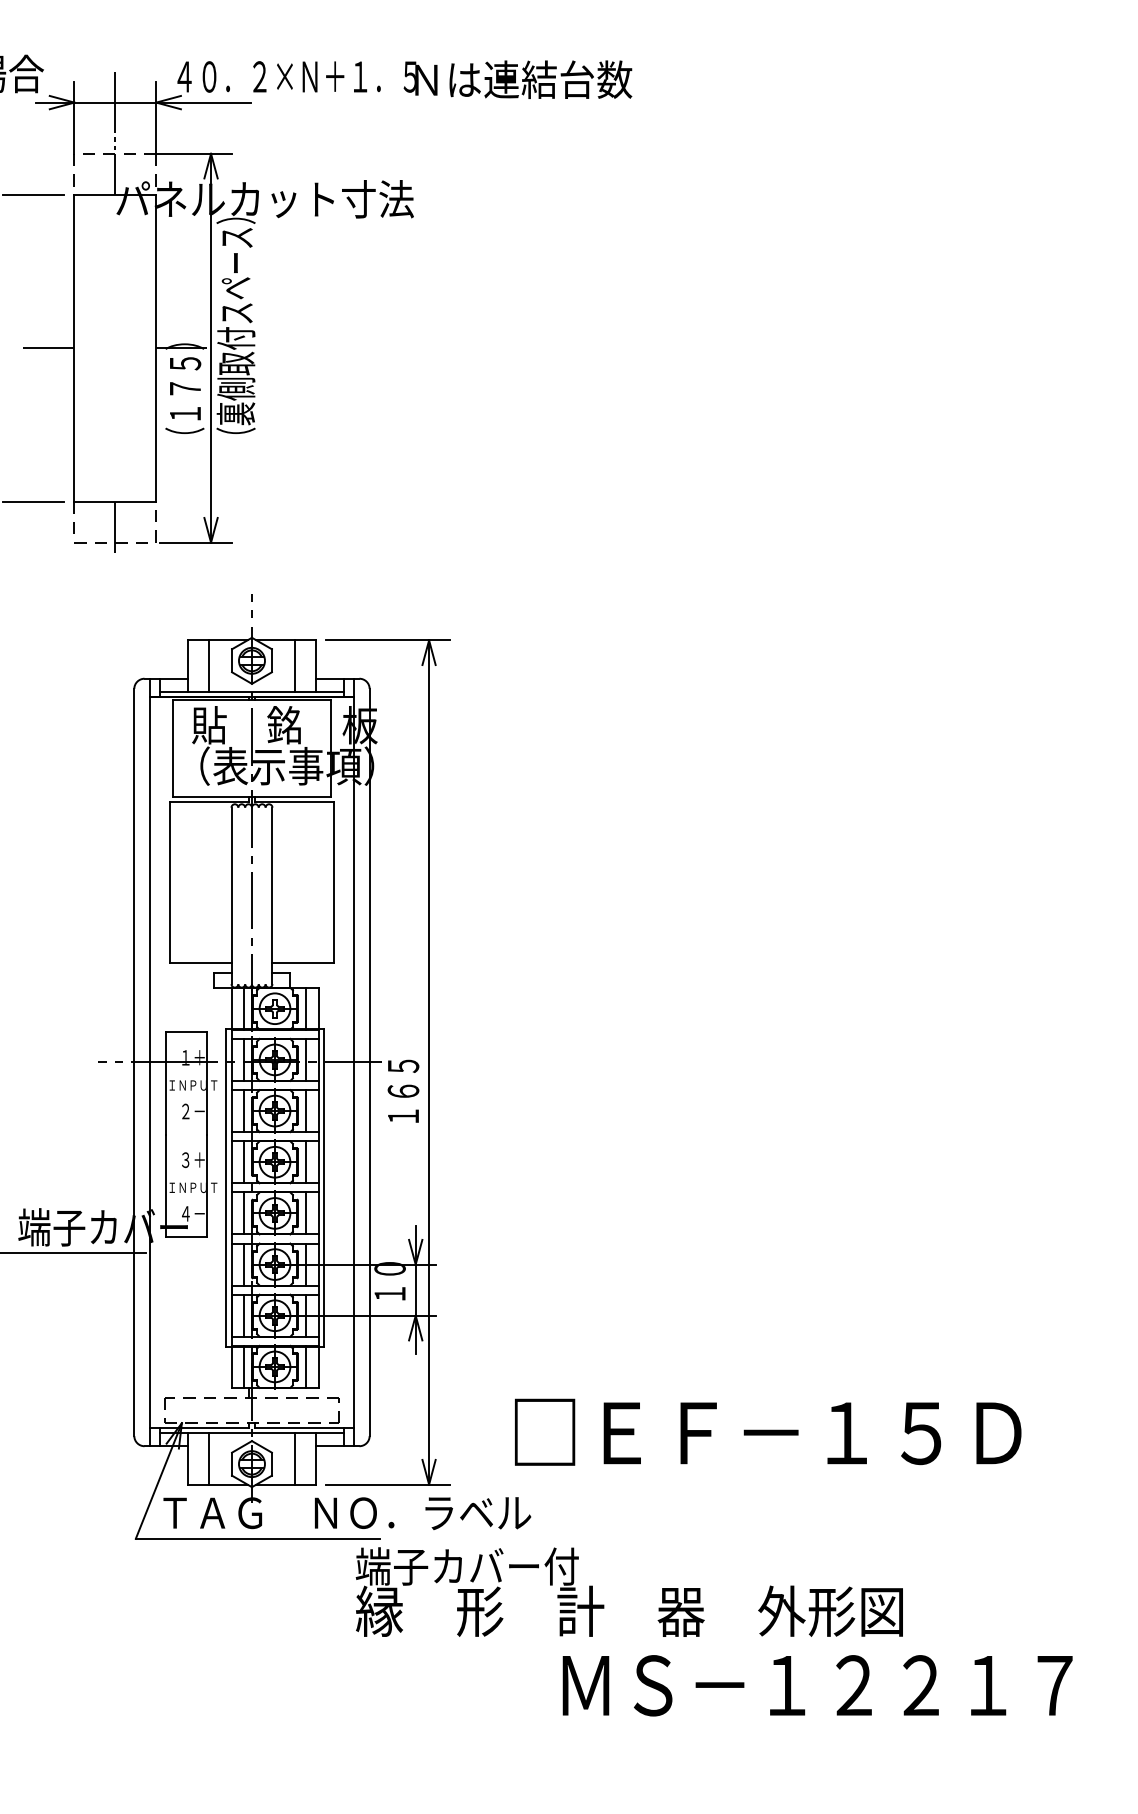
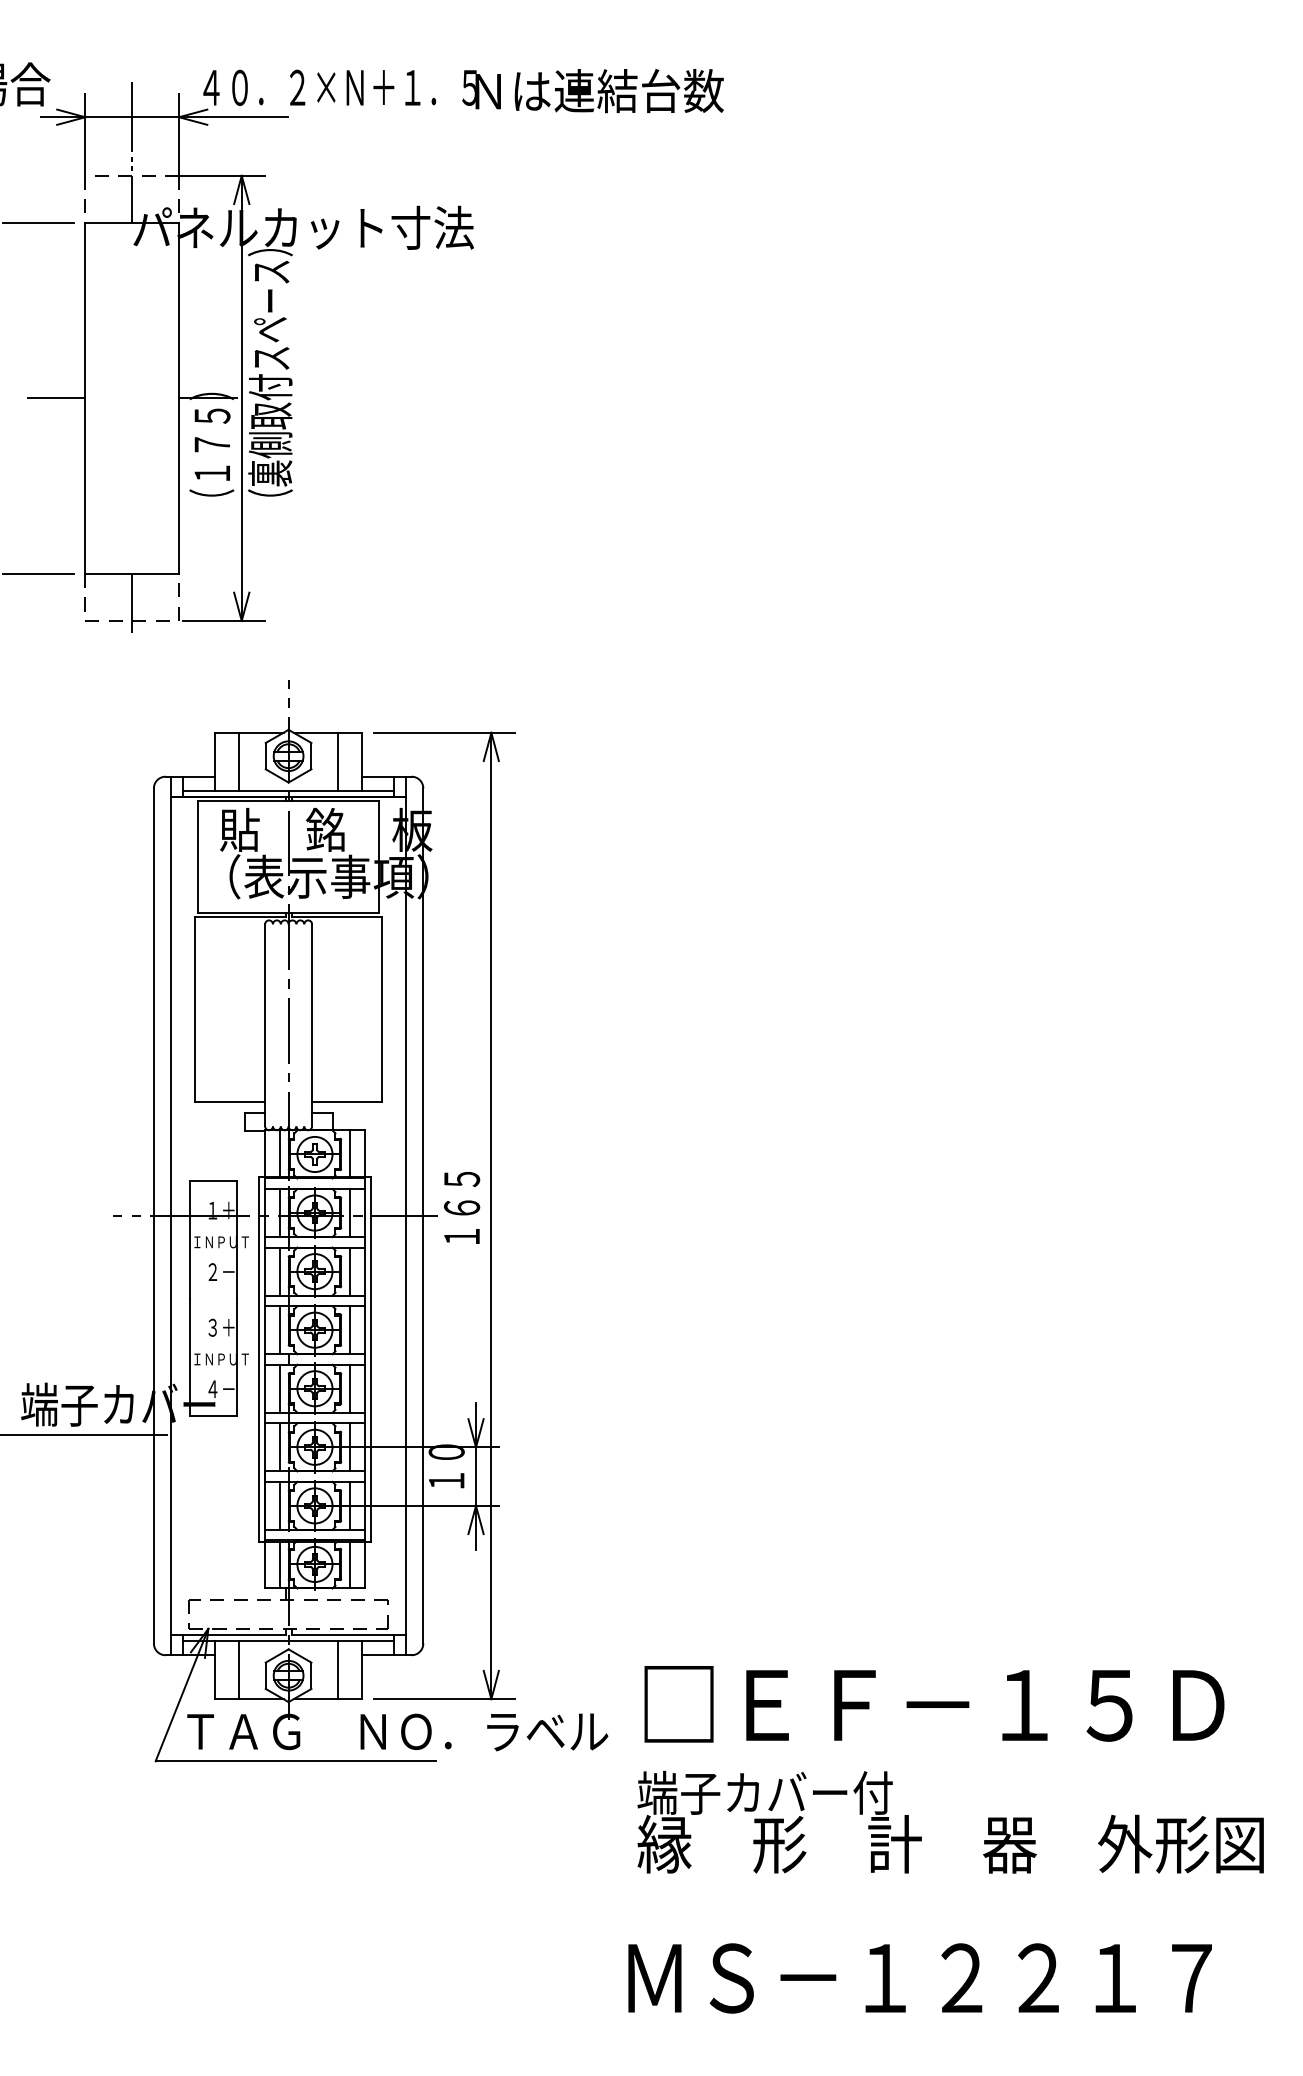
text: (403, 1090) -> (462, 1207), moved
text: (768, 1432) -> (934, 1704), moved
text: (629, 1591) -> (950, 1821), moved
text: (817, 1685) -> (919, 1978), moved

